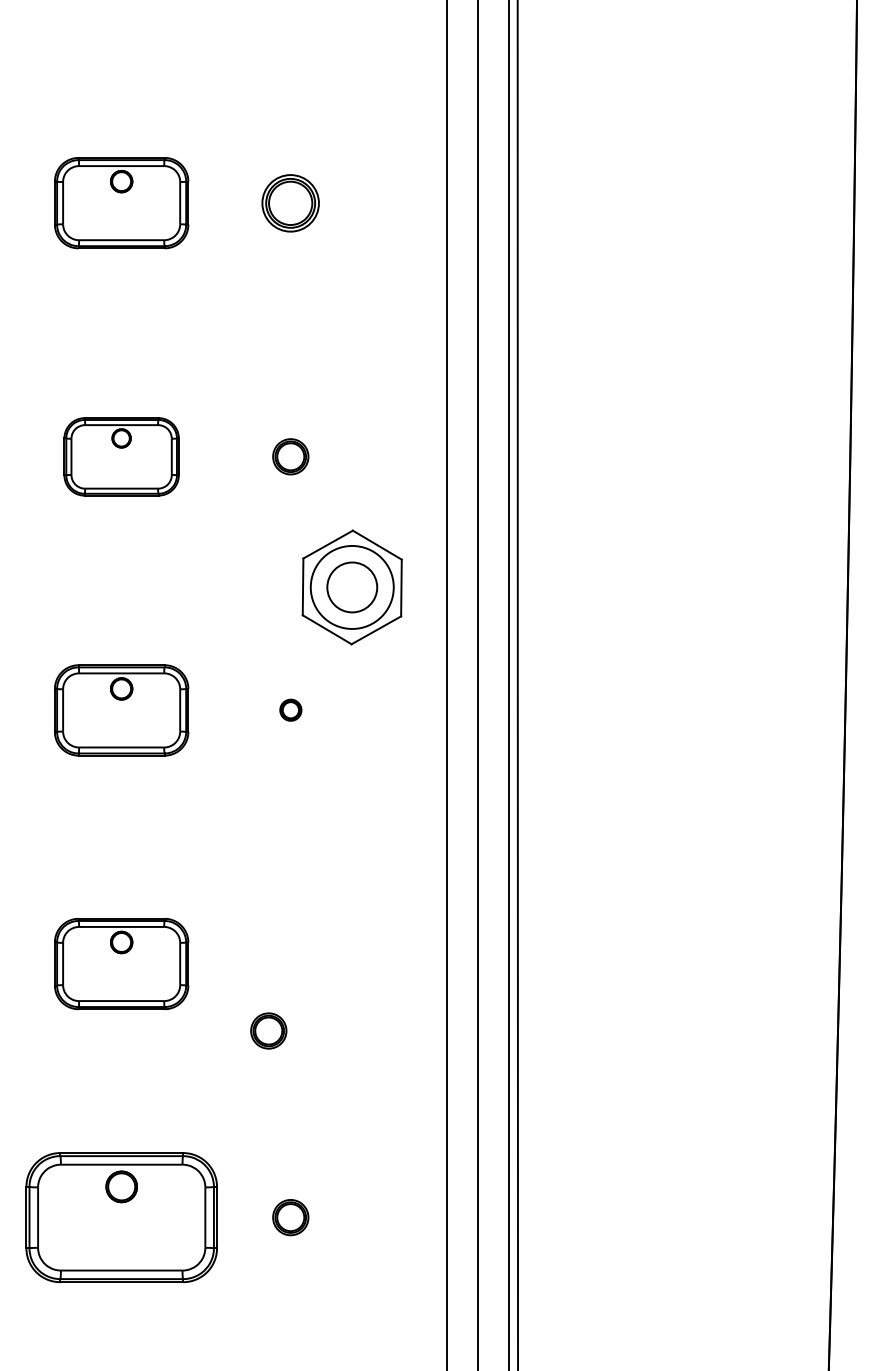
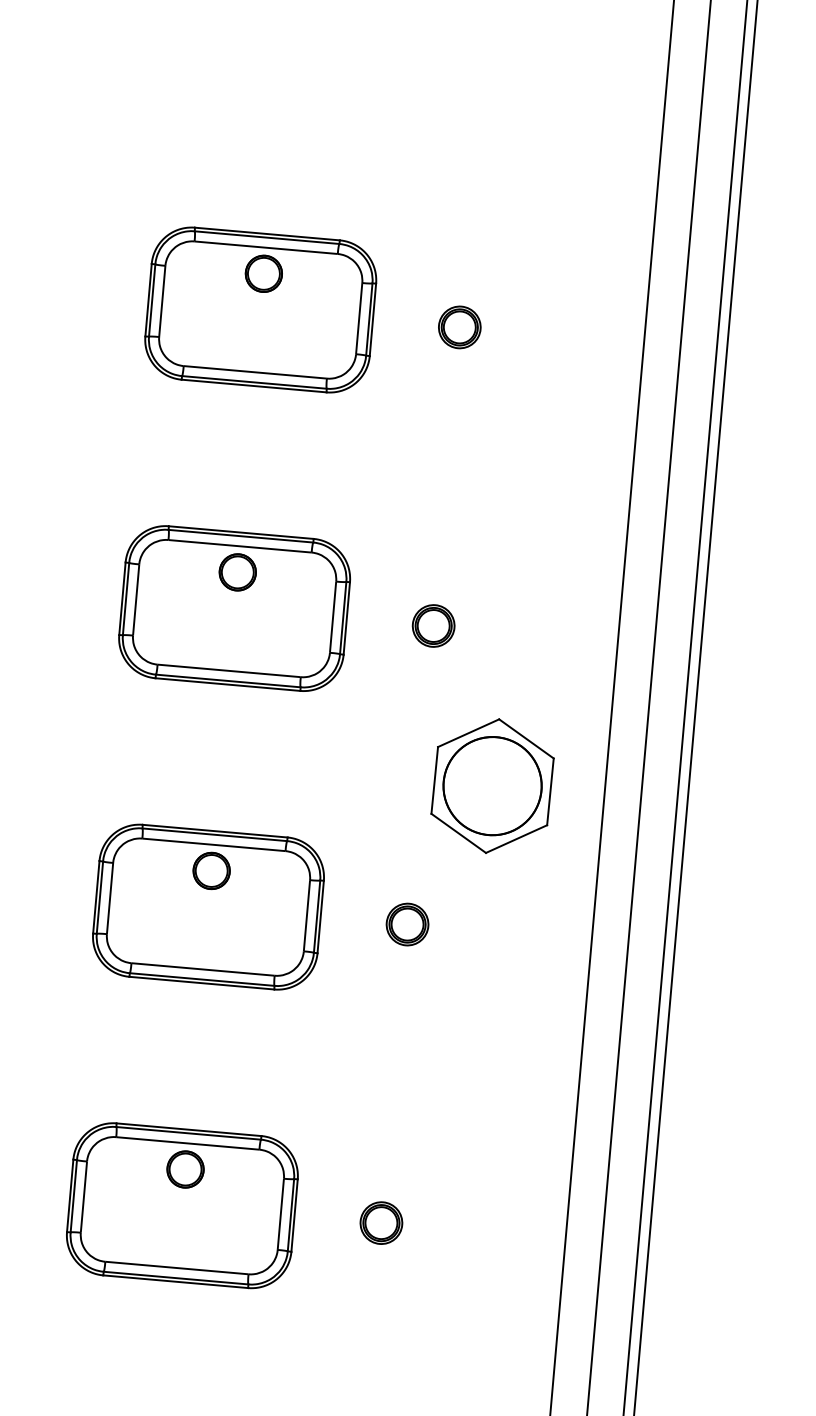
part: (121, 202) -> (260, 309), size x1.43
part: (290, 202) -> (459, 326), size x0.62
part: (121, 456) -> (234, 608), size x1.67
circle: (351, 587) -> (491, 786), size x1.67
part: (290, 709) -> (407, 923), size x1.67
part: (121, 710) -> (208, 907), size x1.43
part: (121, 963) -> (182, 1205), size x1.43
part: (268, 1030) -> (381, 1222), moved

